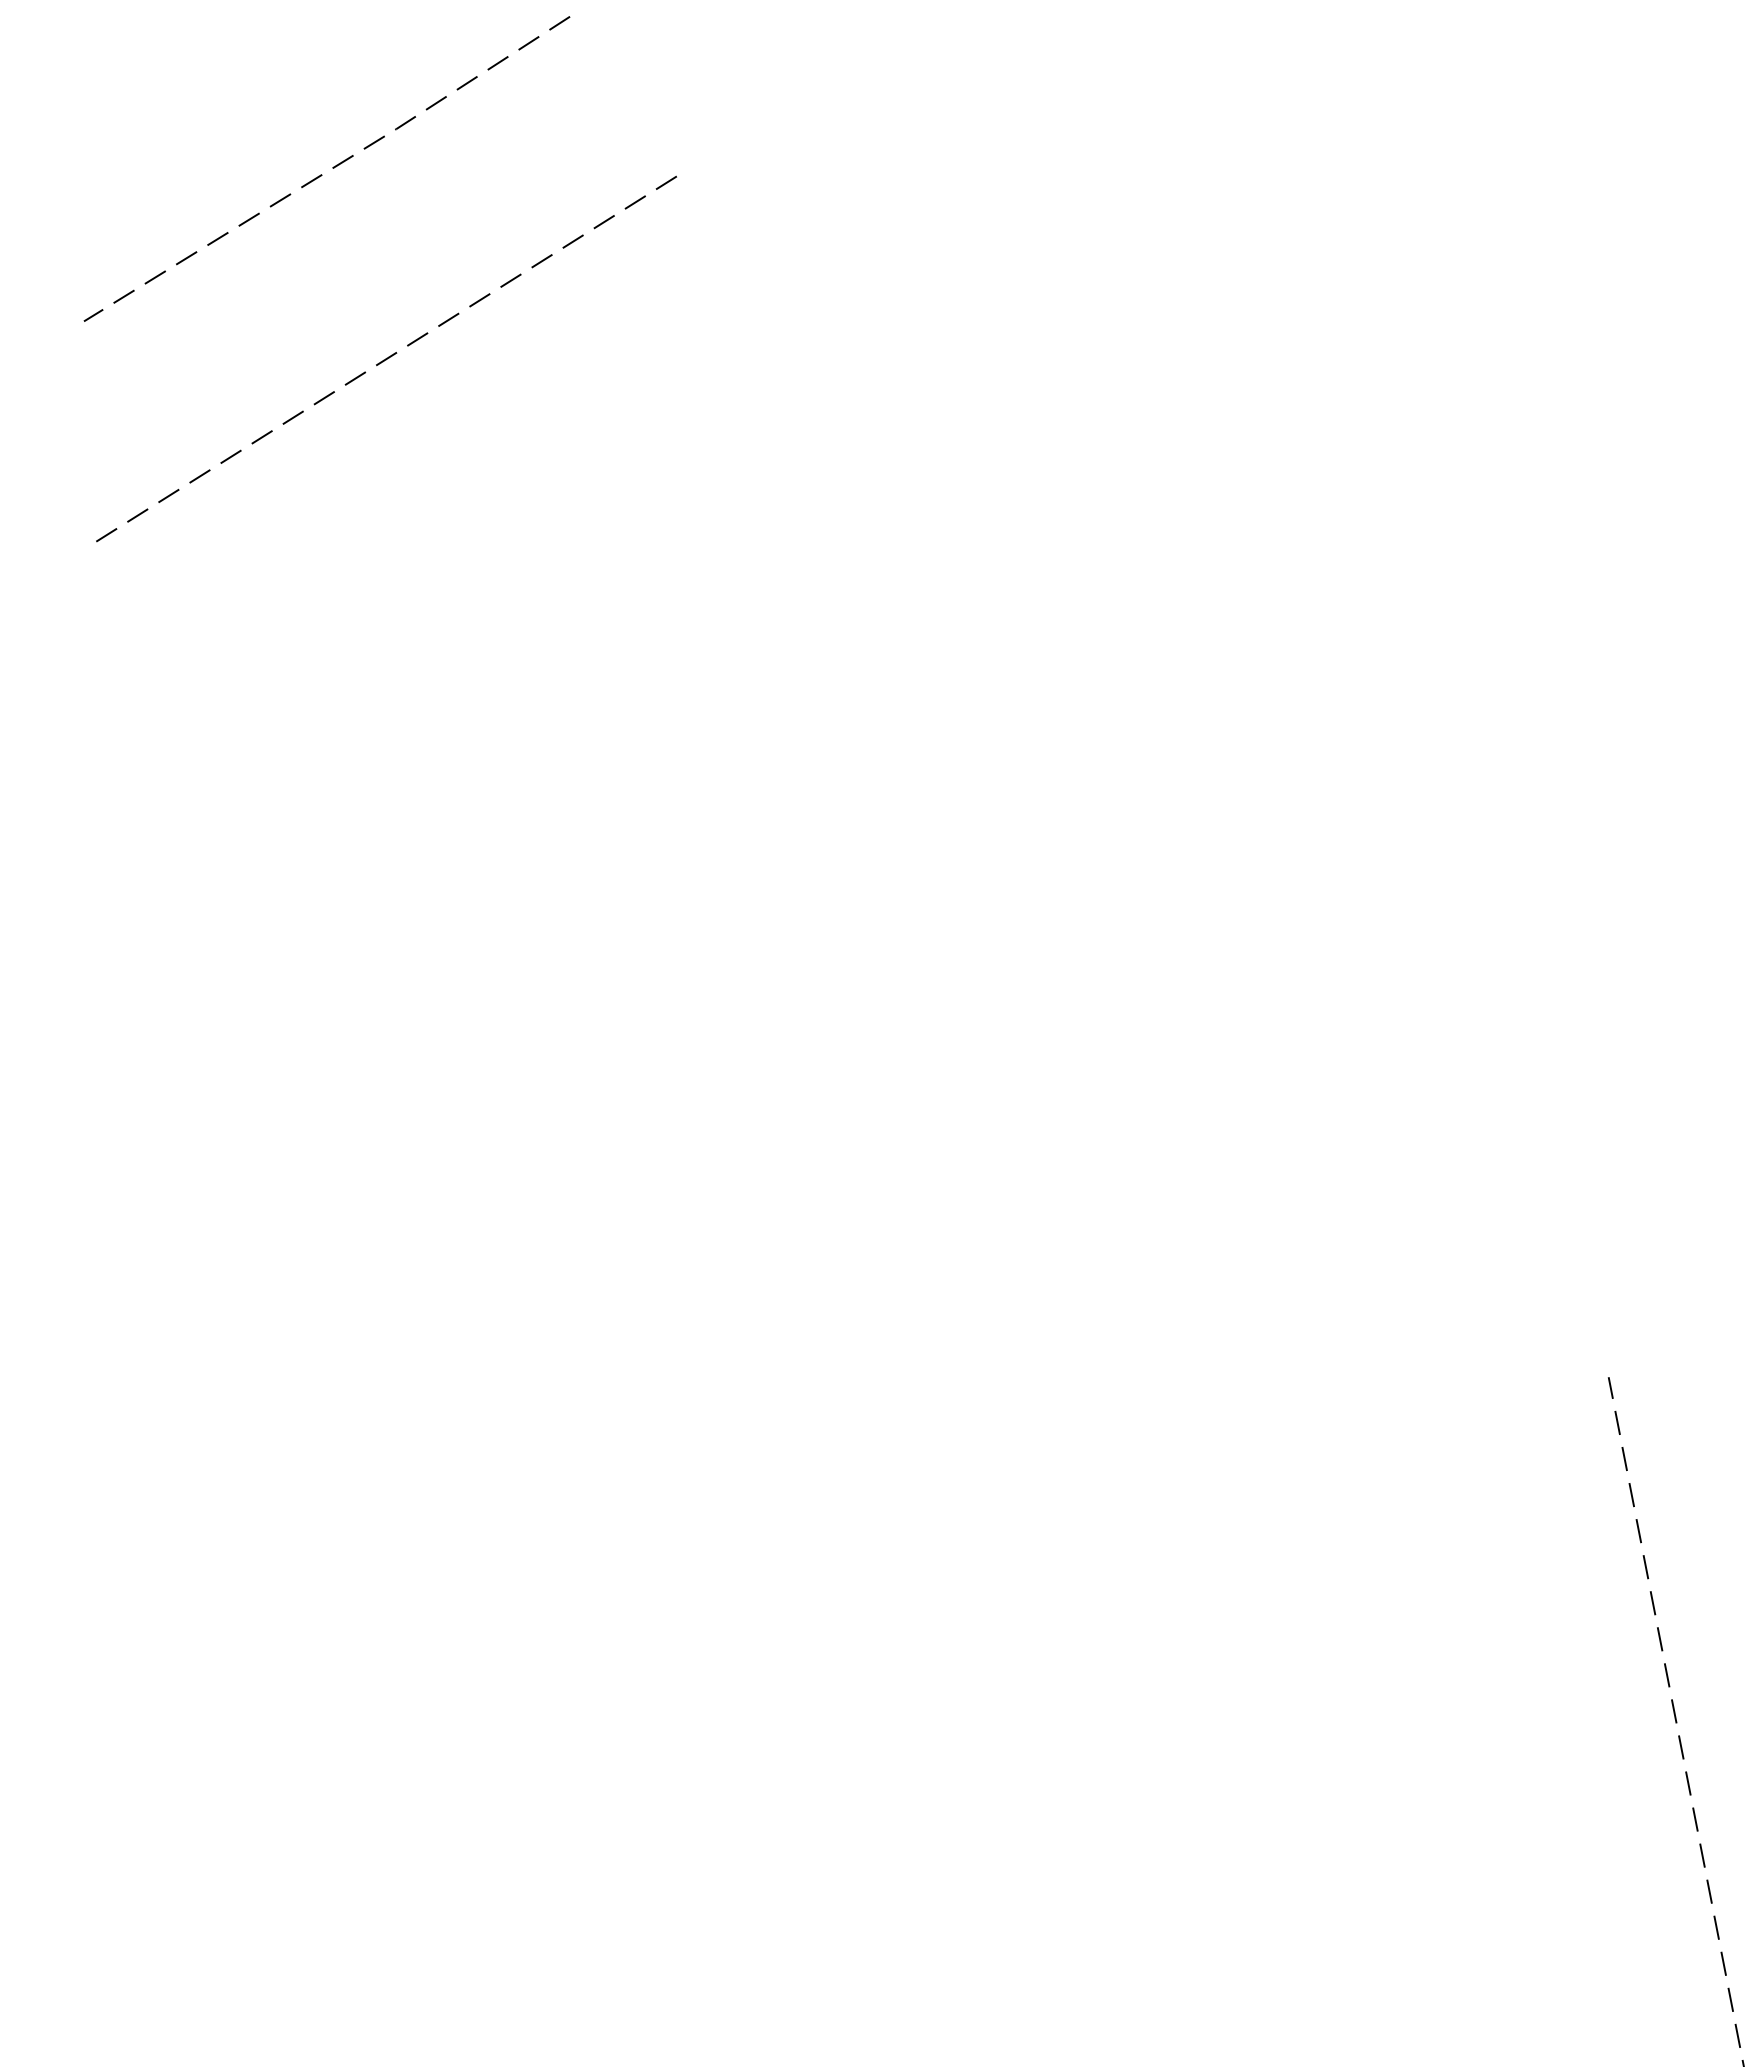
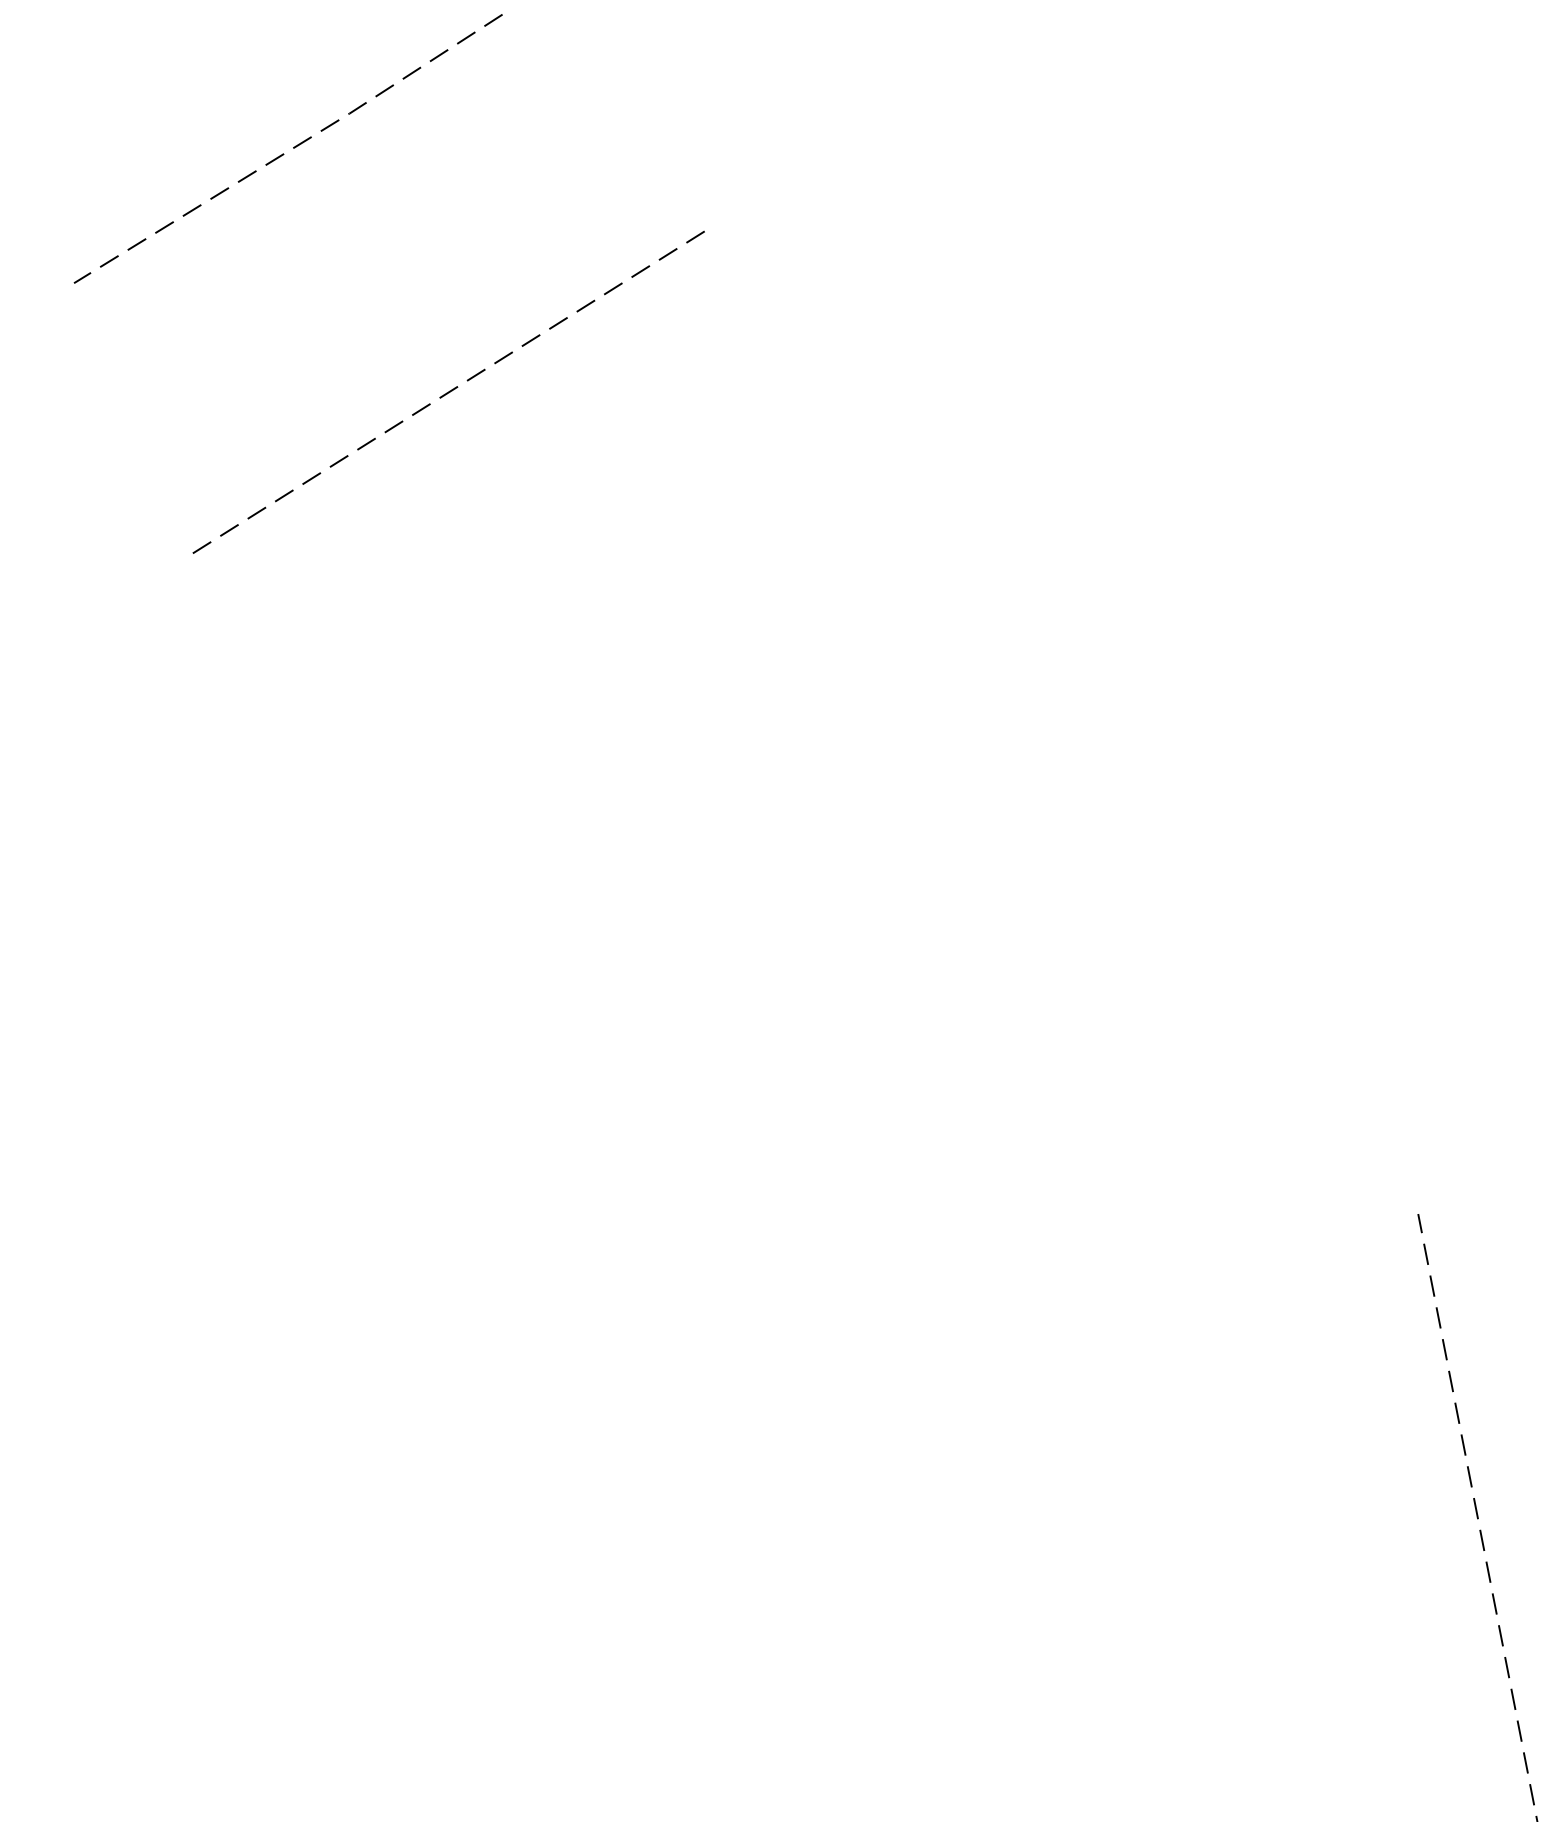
line: (386, 358) -> (448, 391), moved

